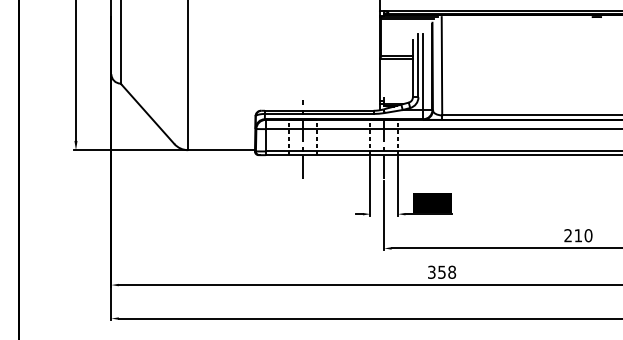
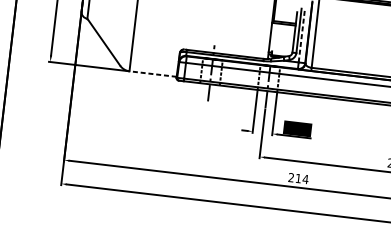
line: (423, 72) -> (302, 36), solid -> dashed
line: (221, 150) -> (152, 74), solid -> dashed
text: (442, 271) -> (298, 178), 358 -> 214

